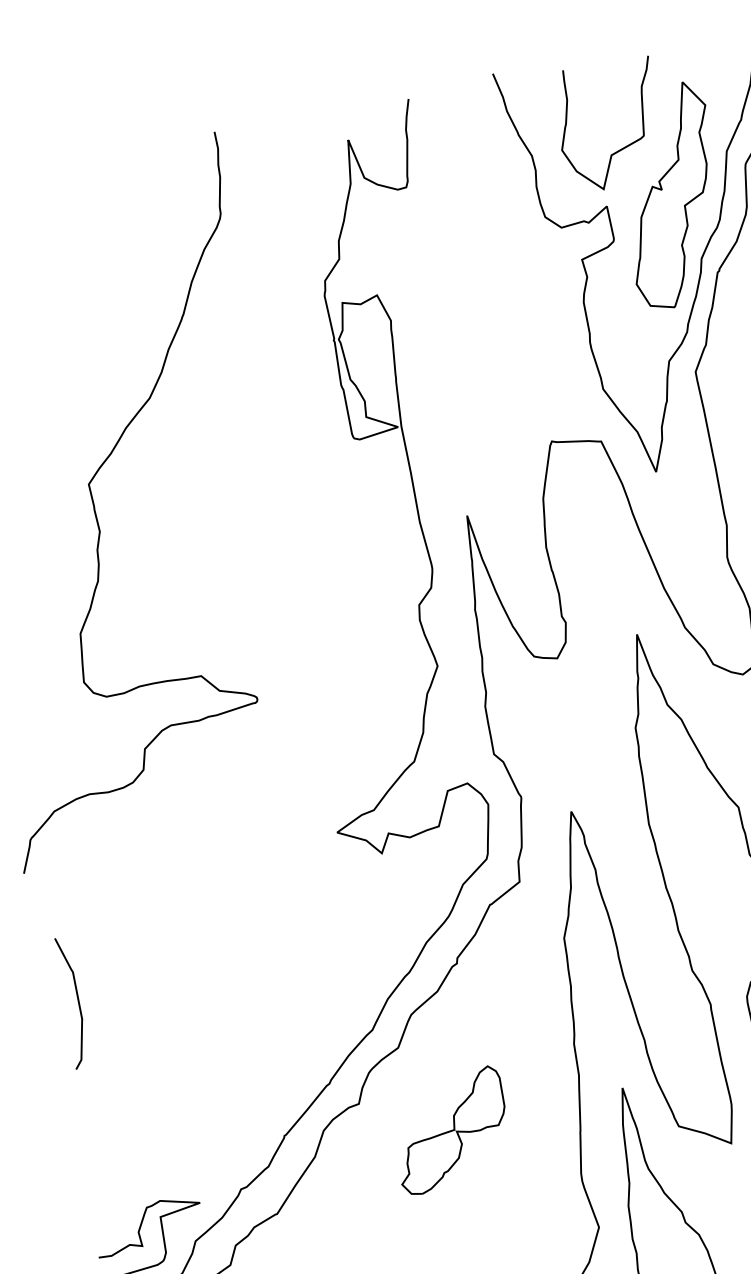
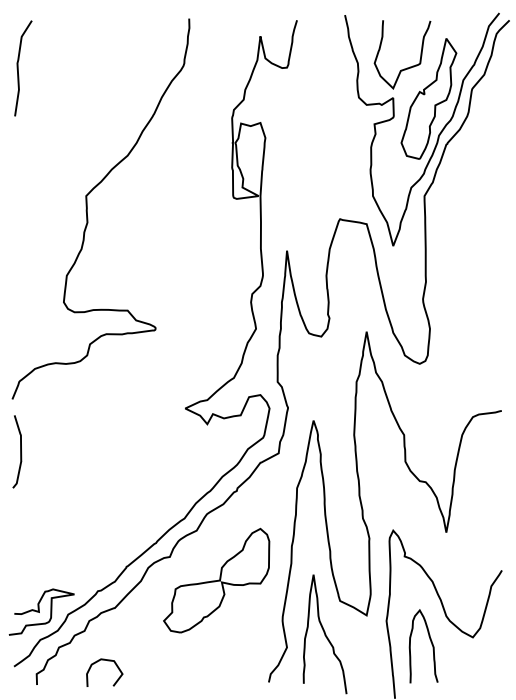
curve: (77, 1001) -> (20, 451), moved
part: (450, 1130) -> (216, 580), size x1.67

